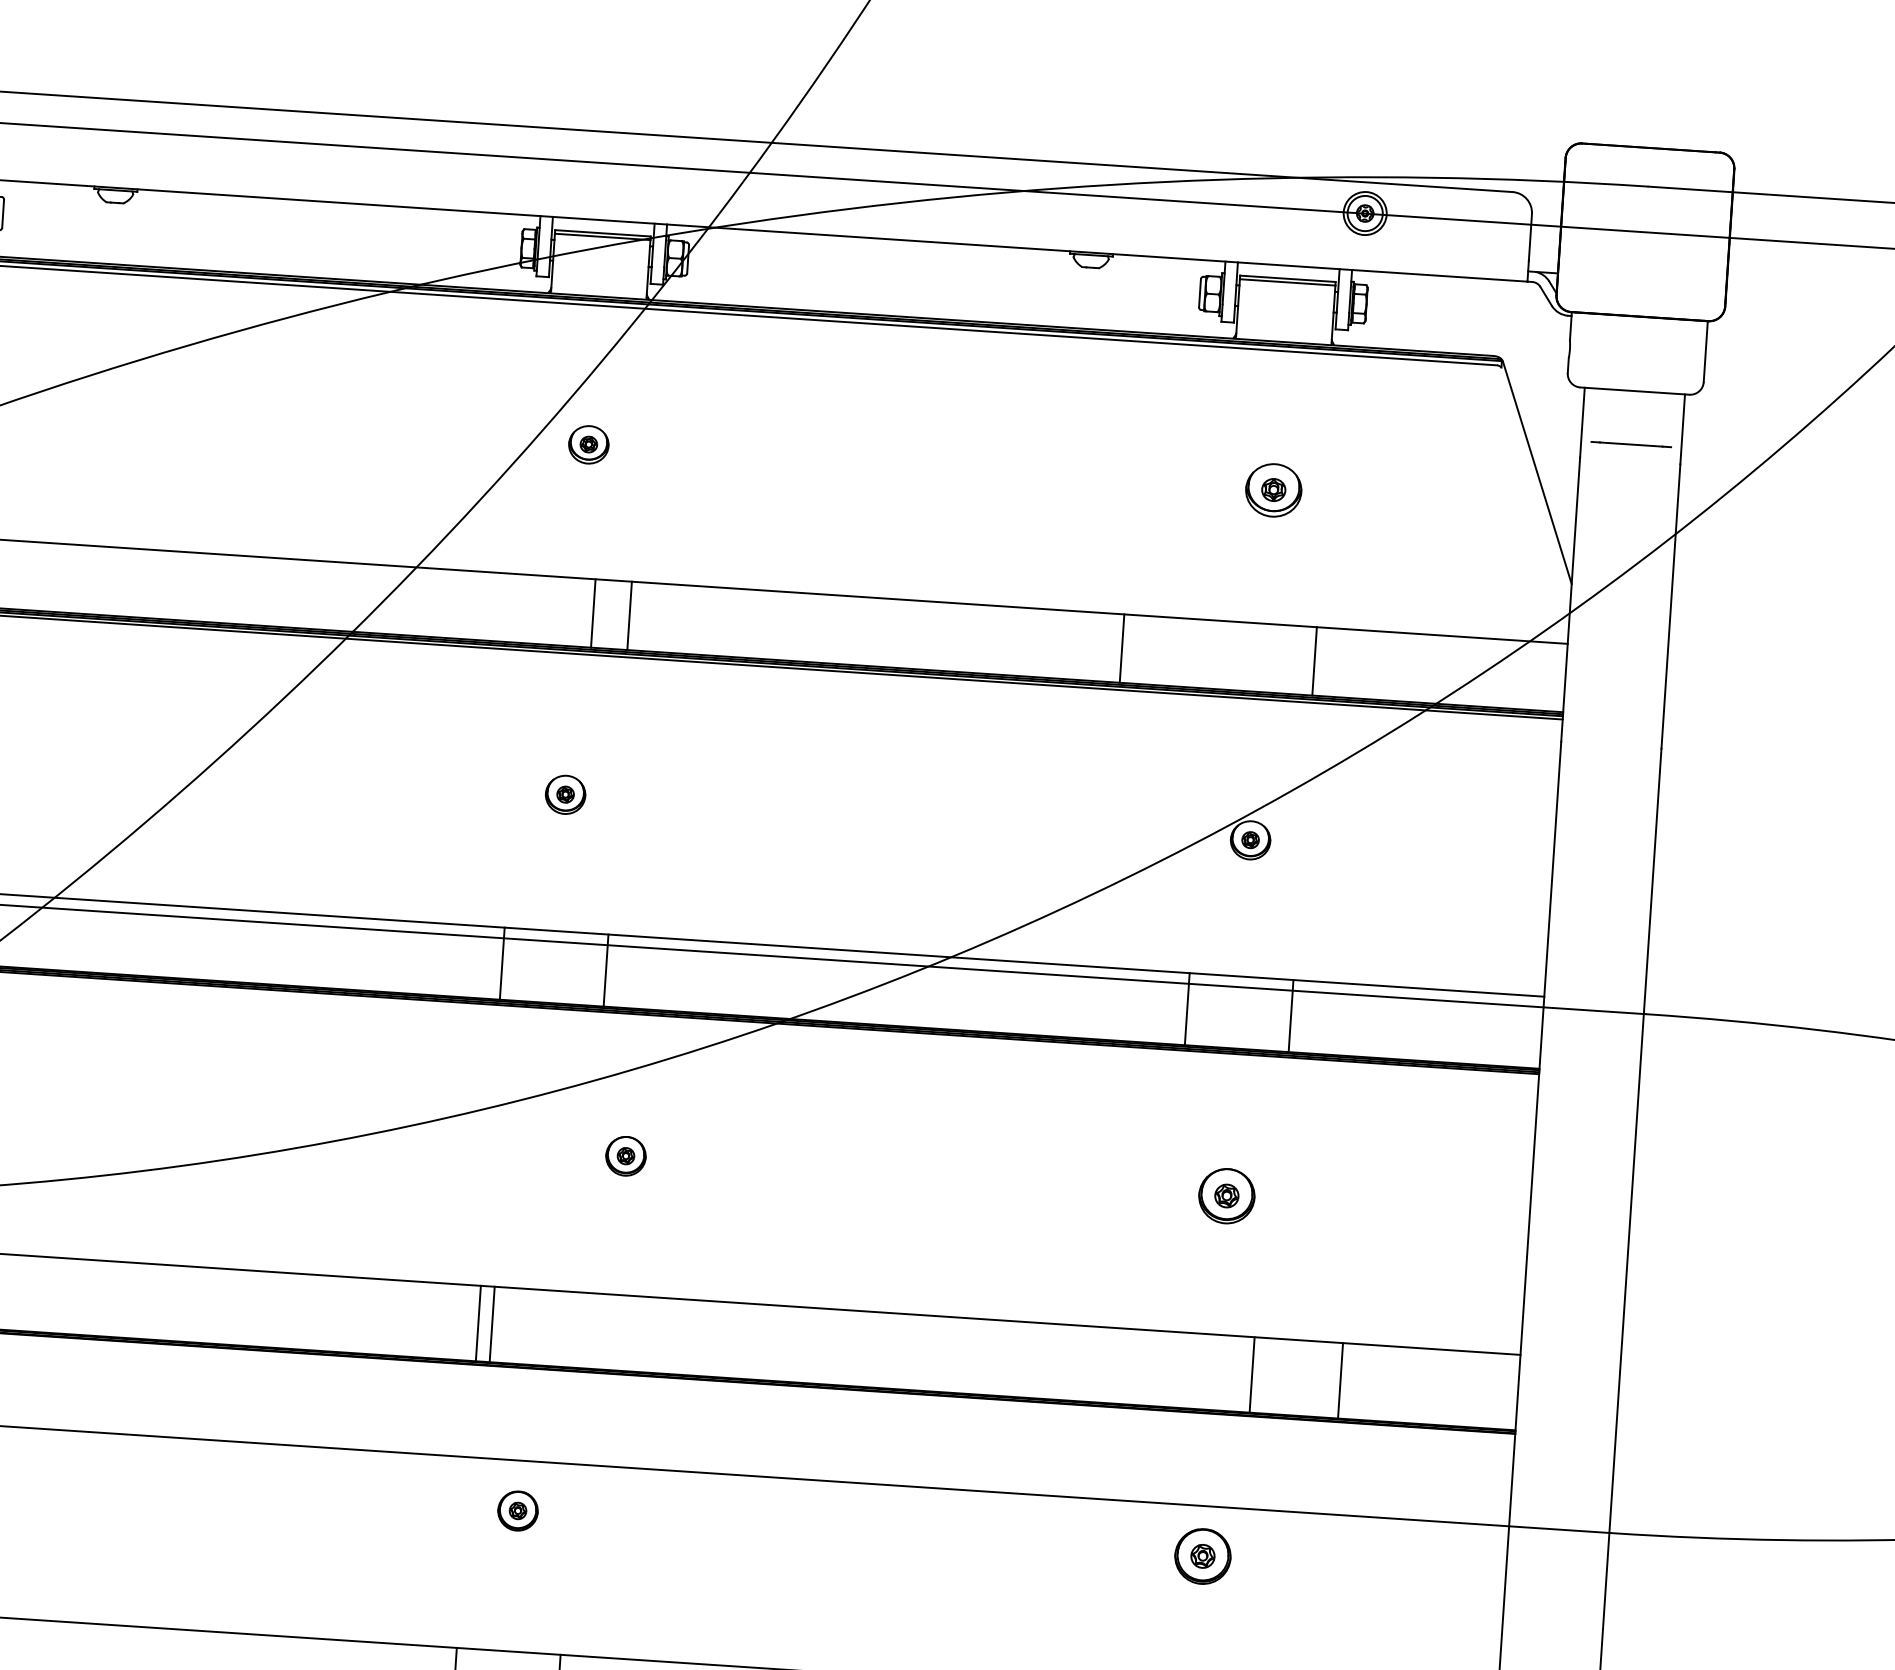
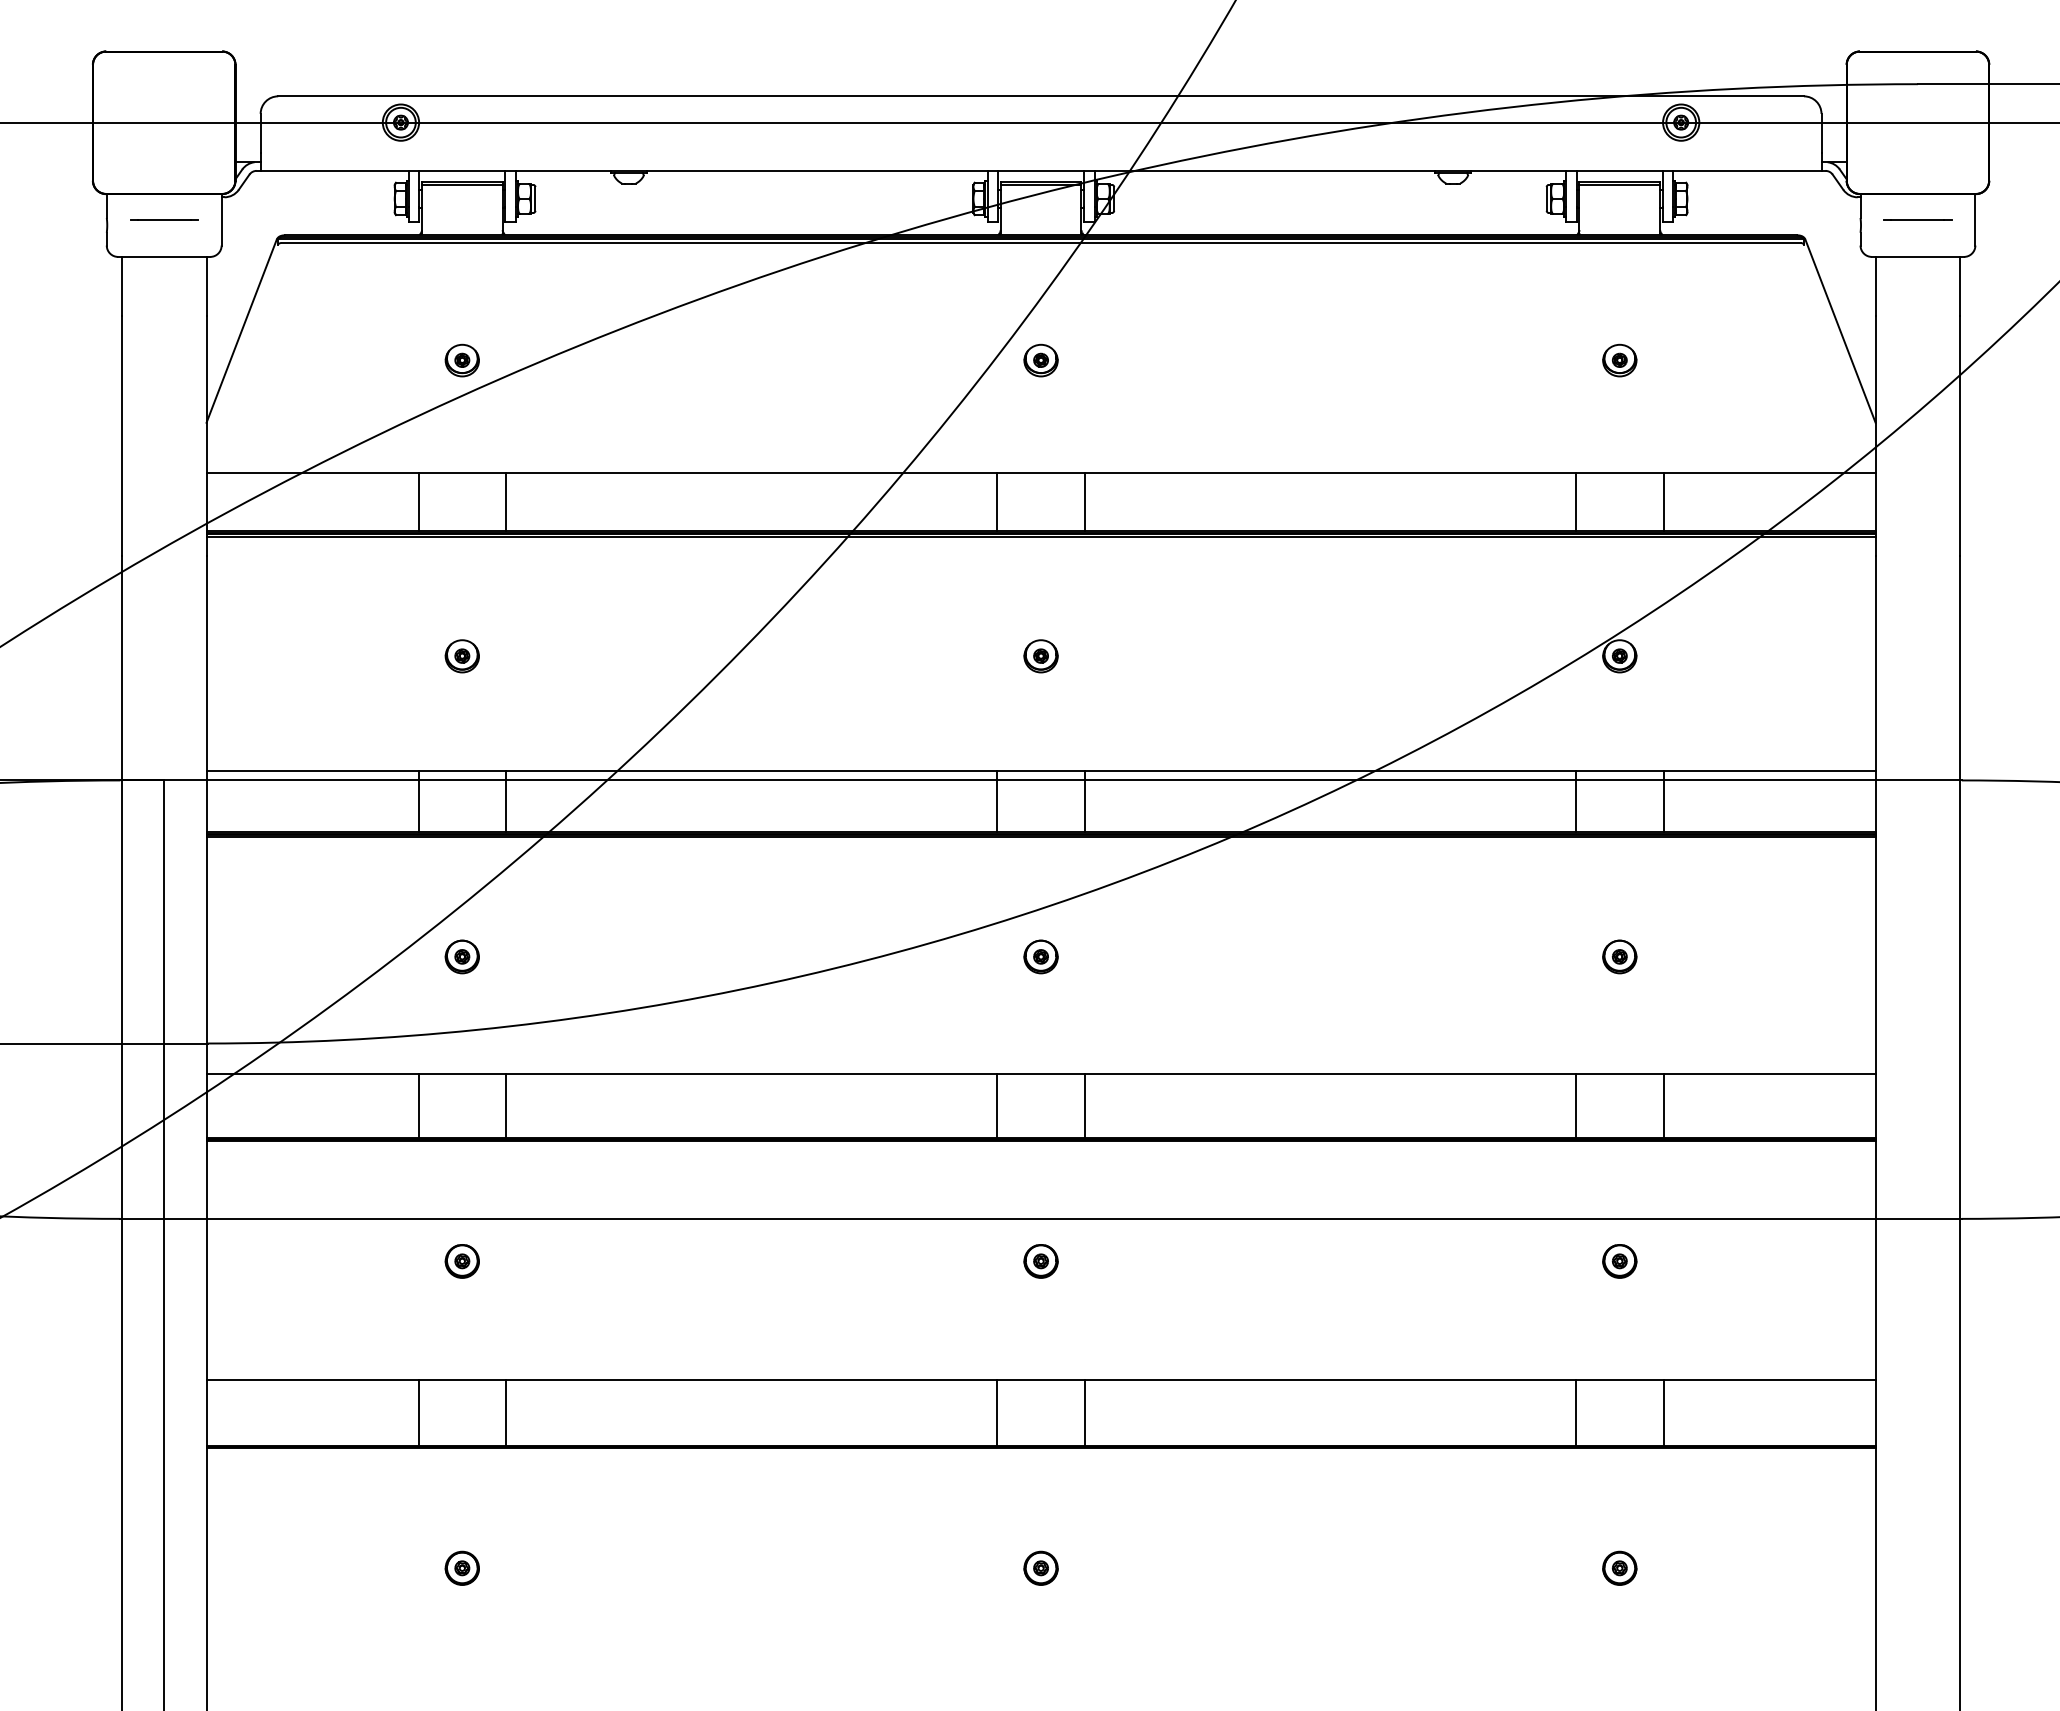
line: (1630, 443) -> (1917, 219), moved
part: (1273, 490) -> (1619, 360), size x0.71
line: (593, 613) -> (997, 502), moved
line: (1121, 648) -> (1575, 502), moved
part: (625, 1155) -> (1040, 956), moved
part: (1226, 1195) -> (1619, 956), size x0.71
line: (491, 1323) -> (1084, 1105), moved
line: (1251, 1374) -> (1575, 1105), moved
line: (1340, 1380) -> (1663, 1105), moved
part: (1202, 1556) -> (1619, 1261), size x0.71

